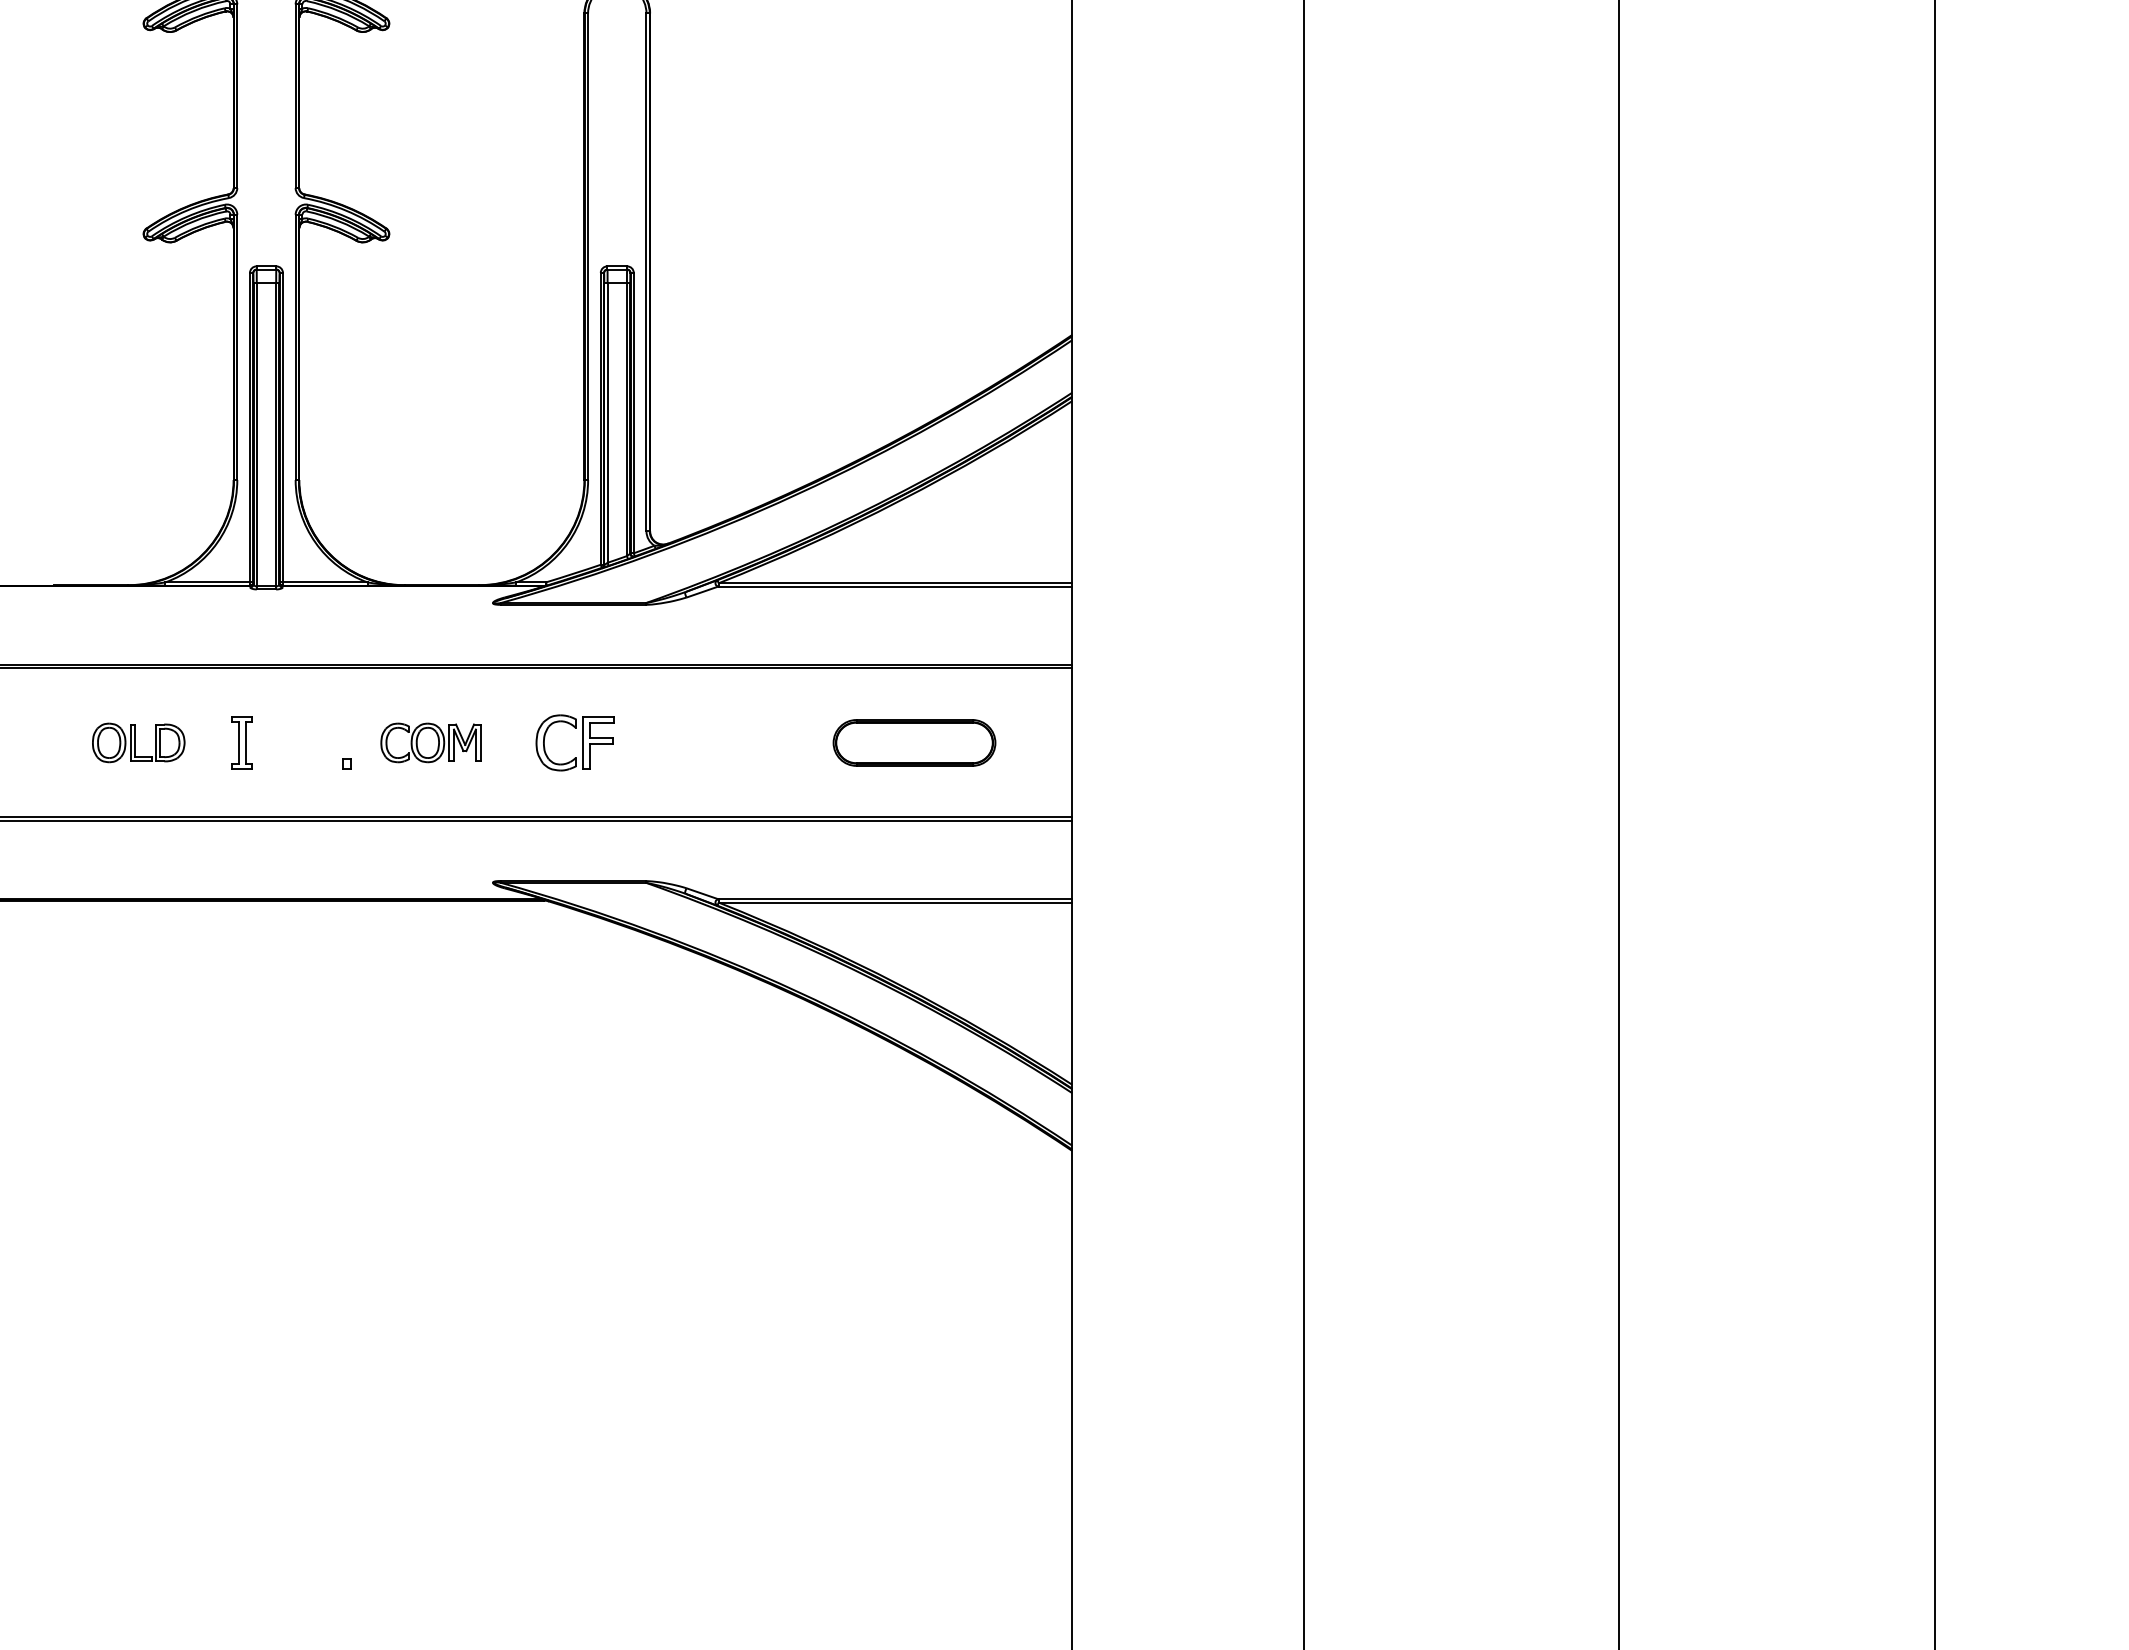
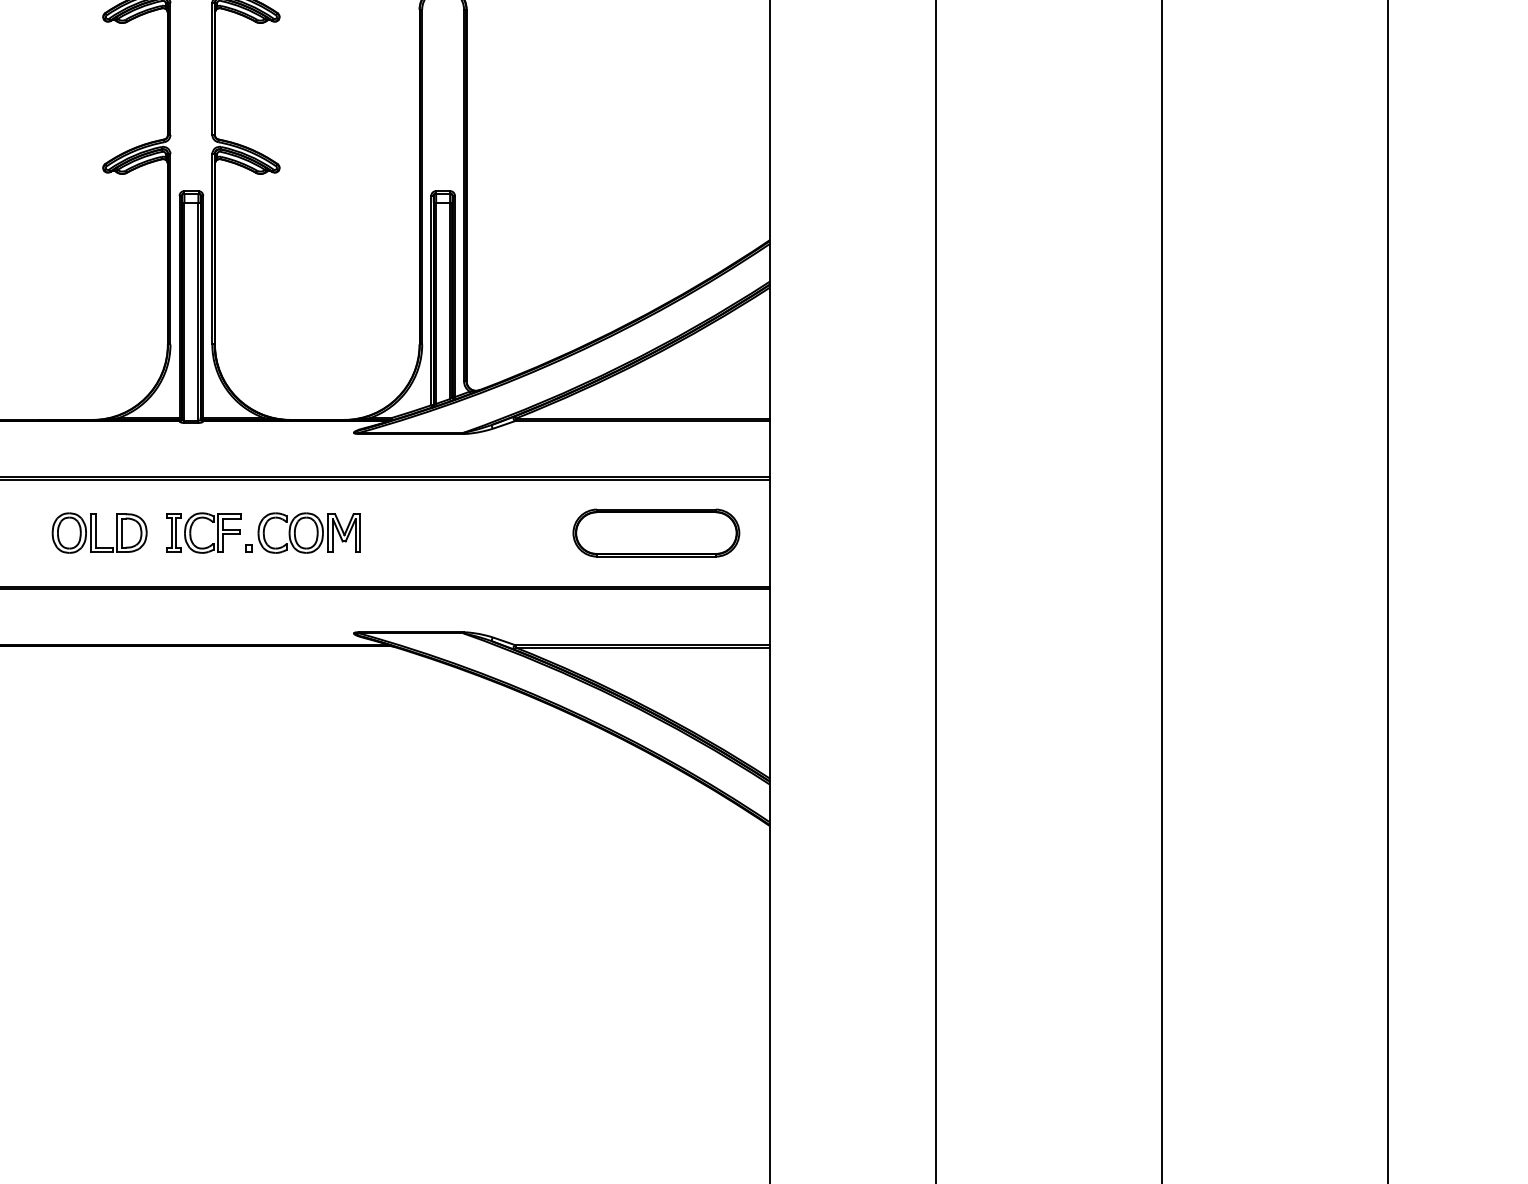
part: (138, 742) -> (99, 532), size x1.43
part: (430, 742) -> (309, 532), size x1.43
part: (582, 742) -> (217, 532), moved
part: (914, 742) -> (656, 532), size x1.43

